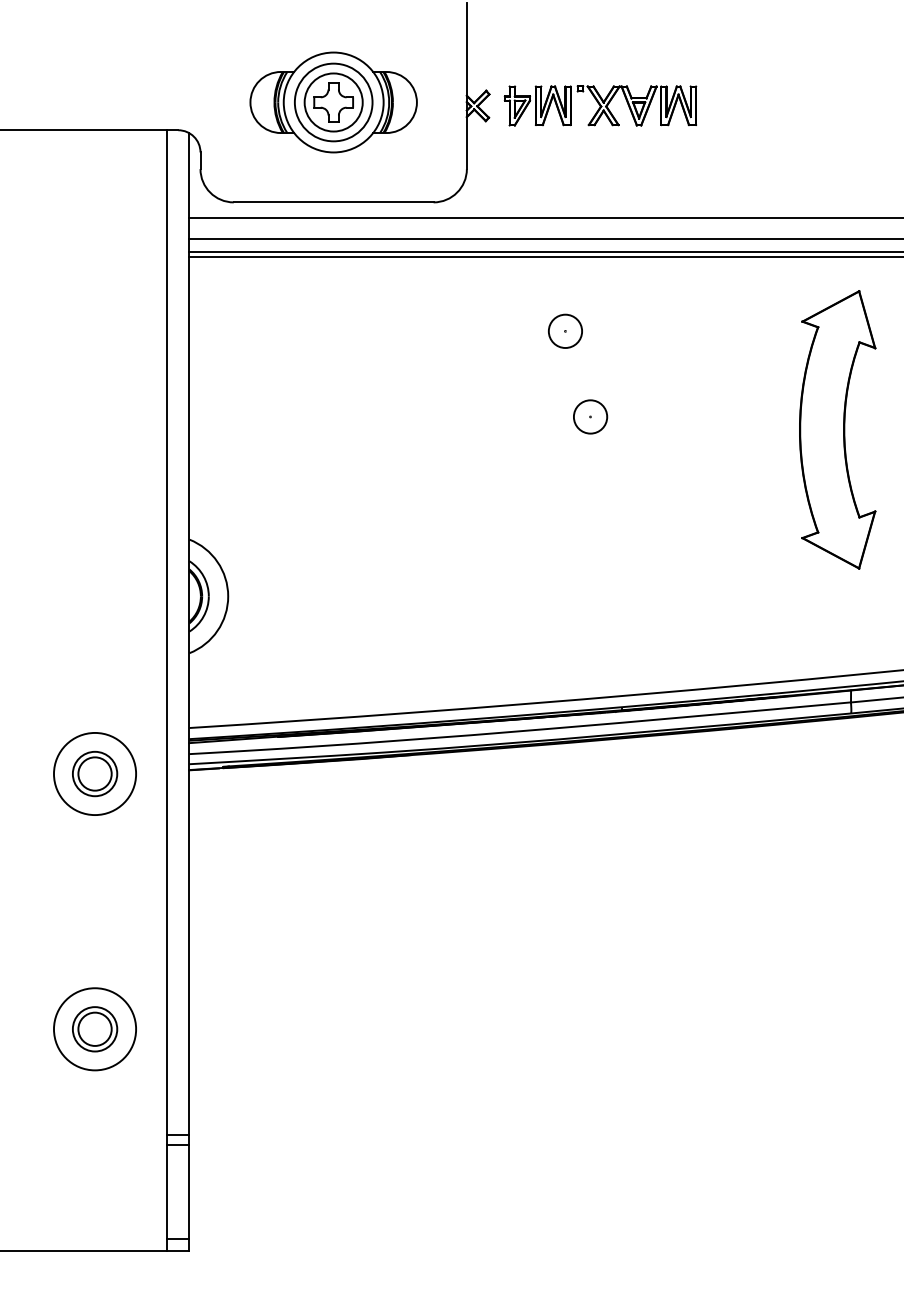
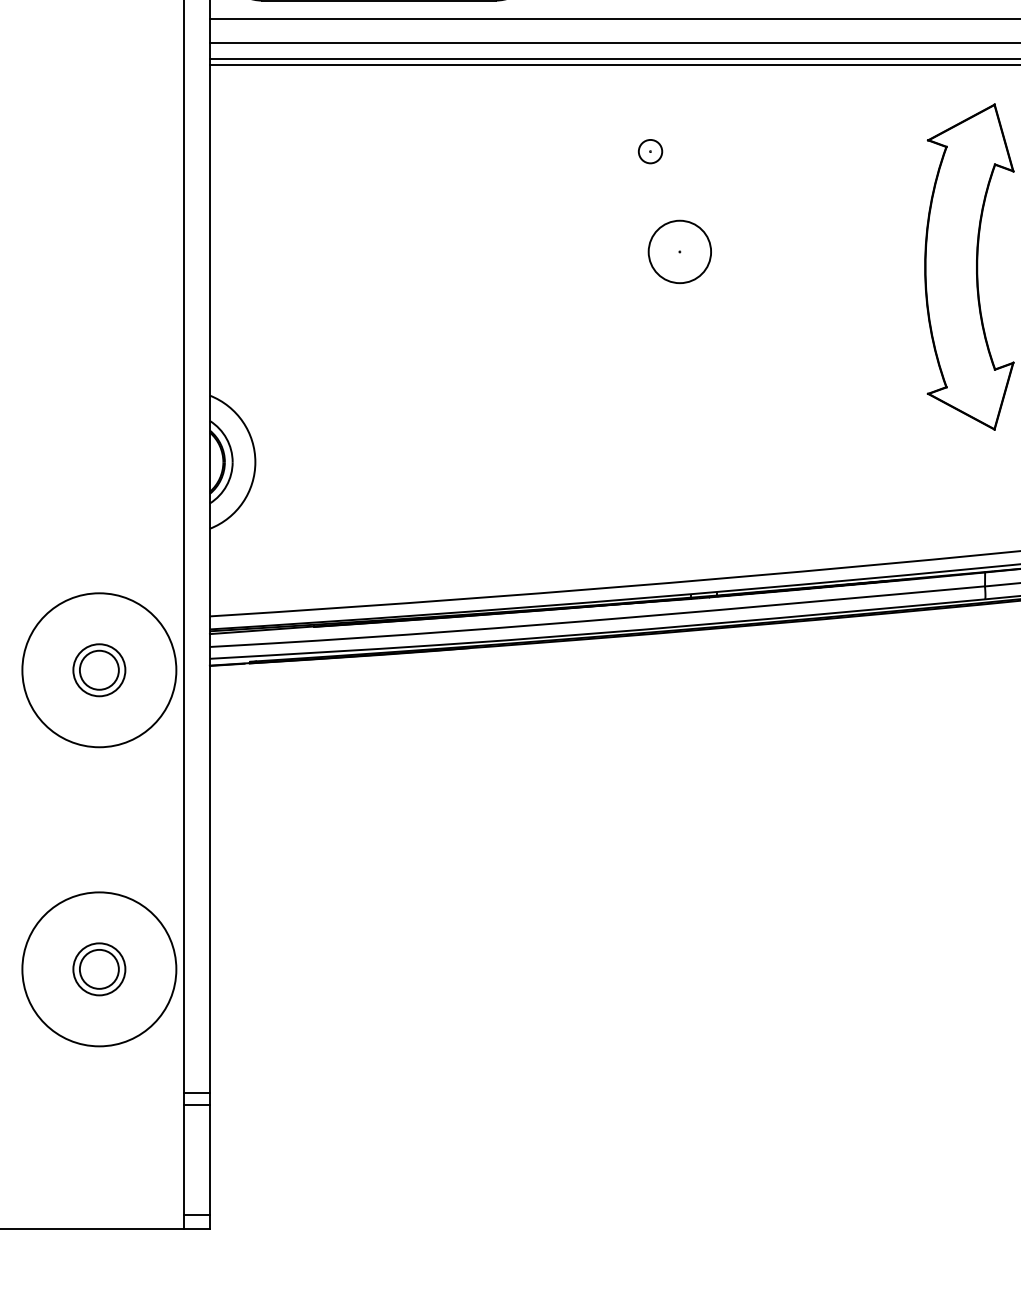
circle: (565, 331) -> (650, 151), size x0.6
circle: (590, 416) -> (679, 251), size x1.6
circle: (94, 773) -> (98, 669), size x1.6
circle: (94, 1029) -> (98, 969), size x1.6

